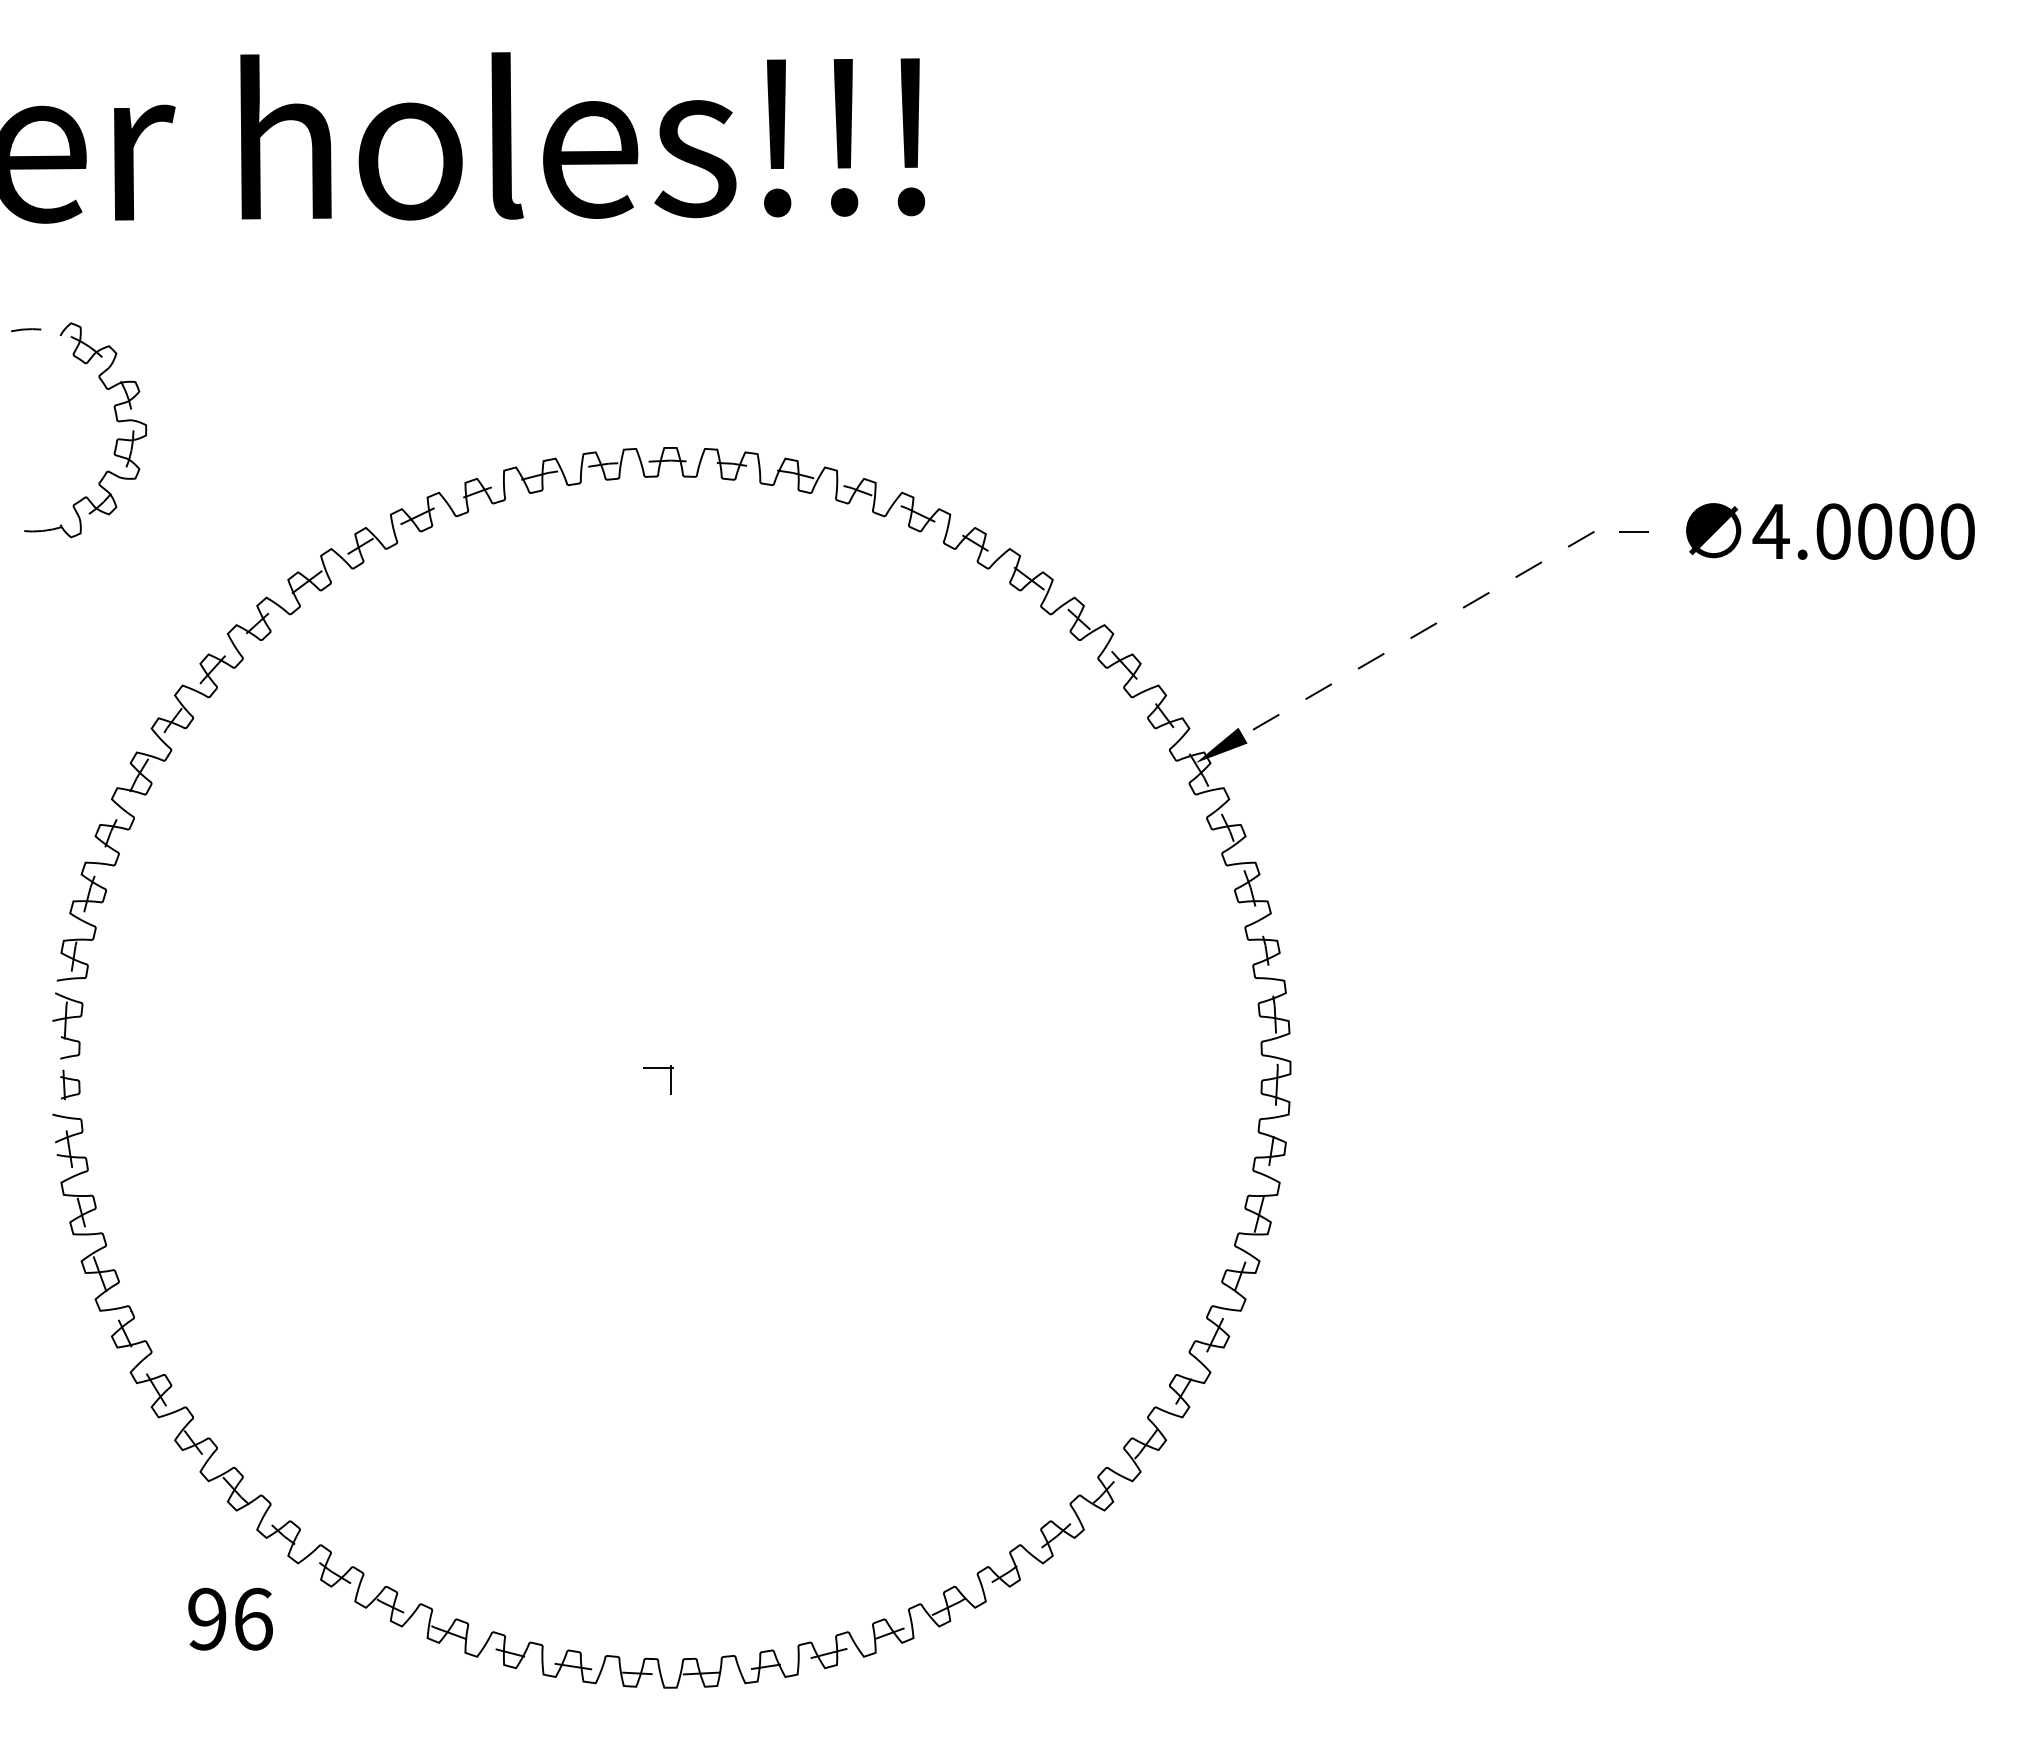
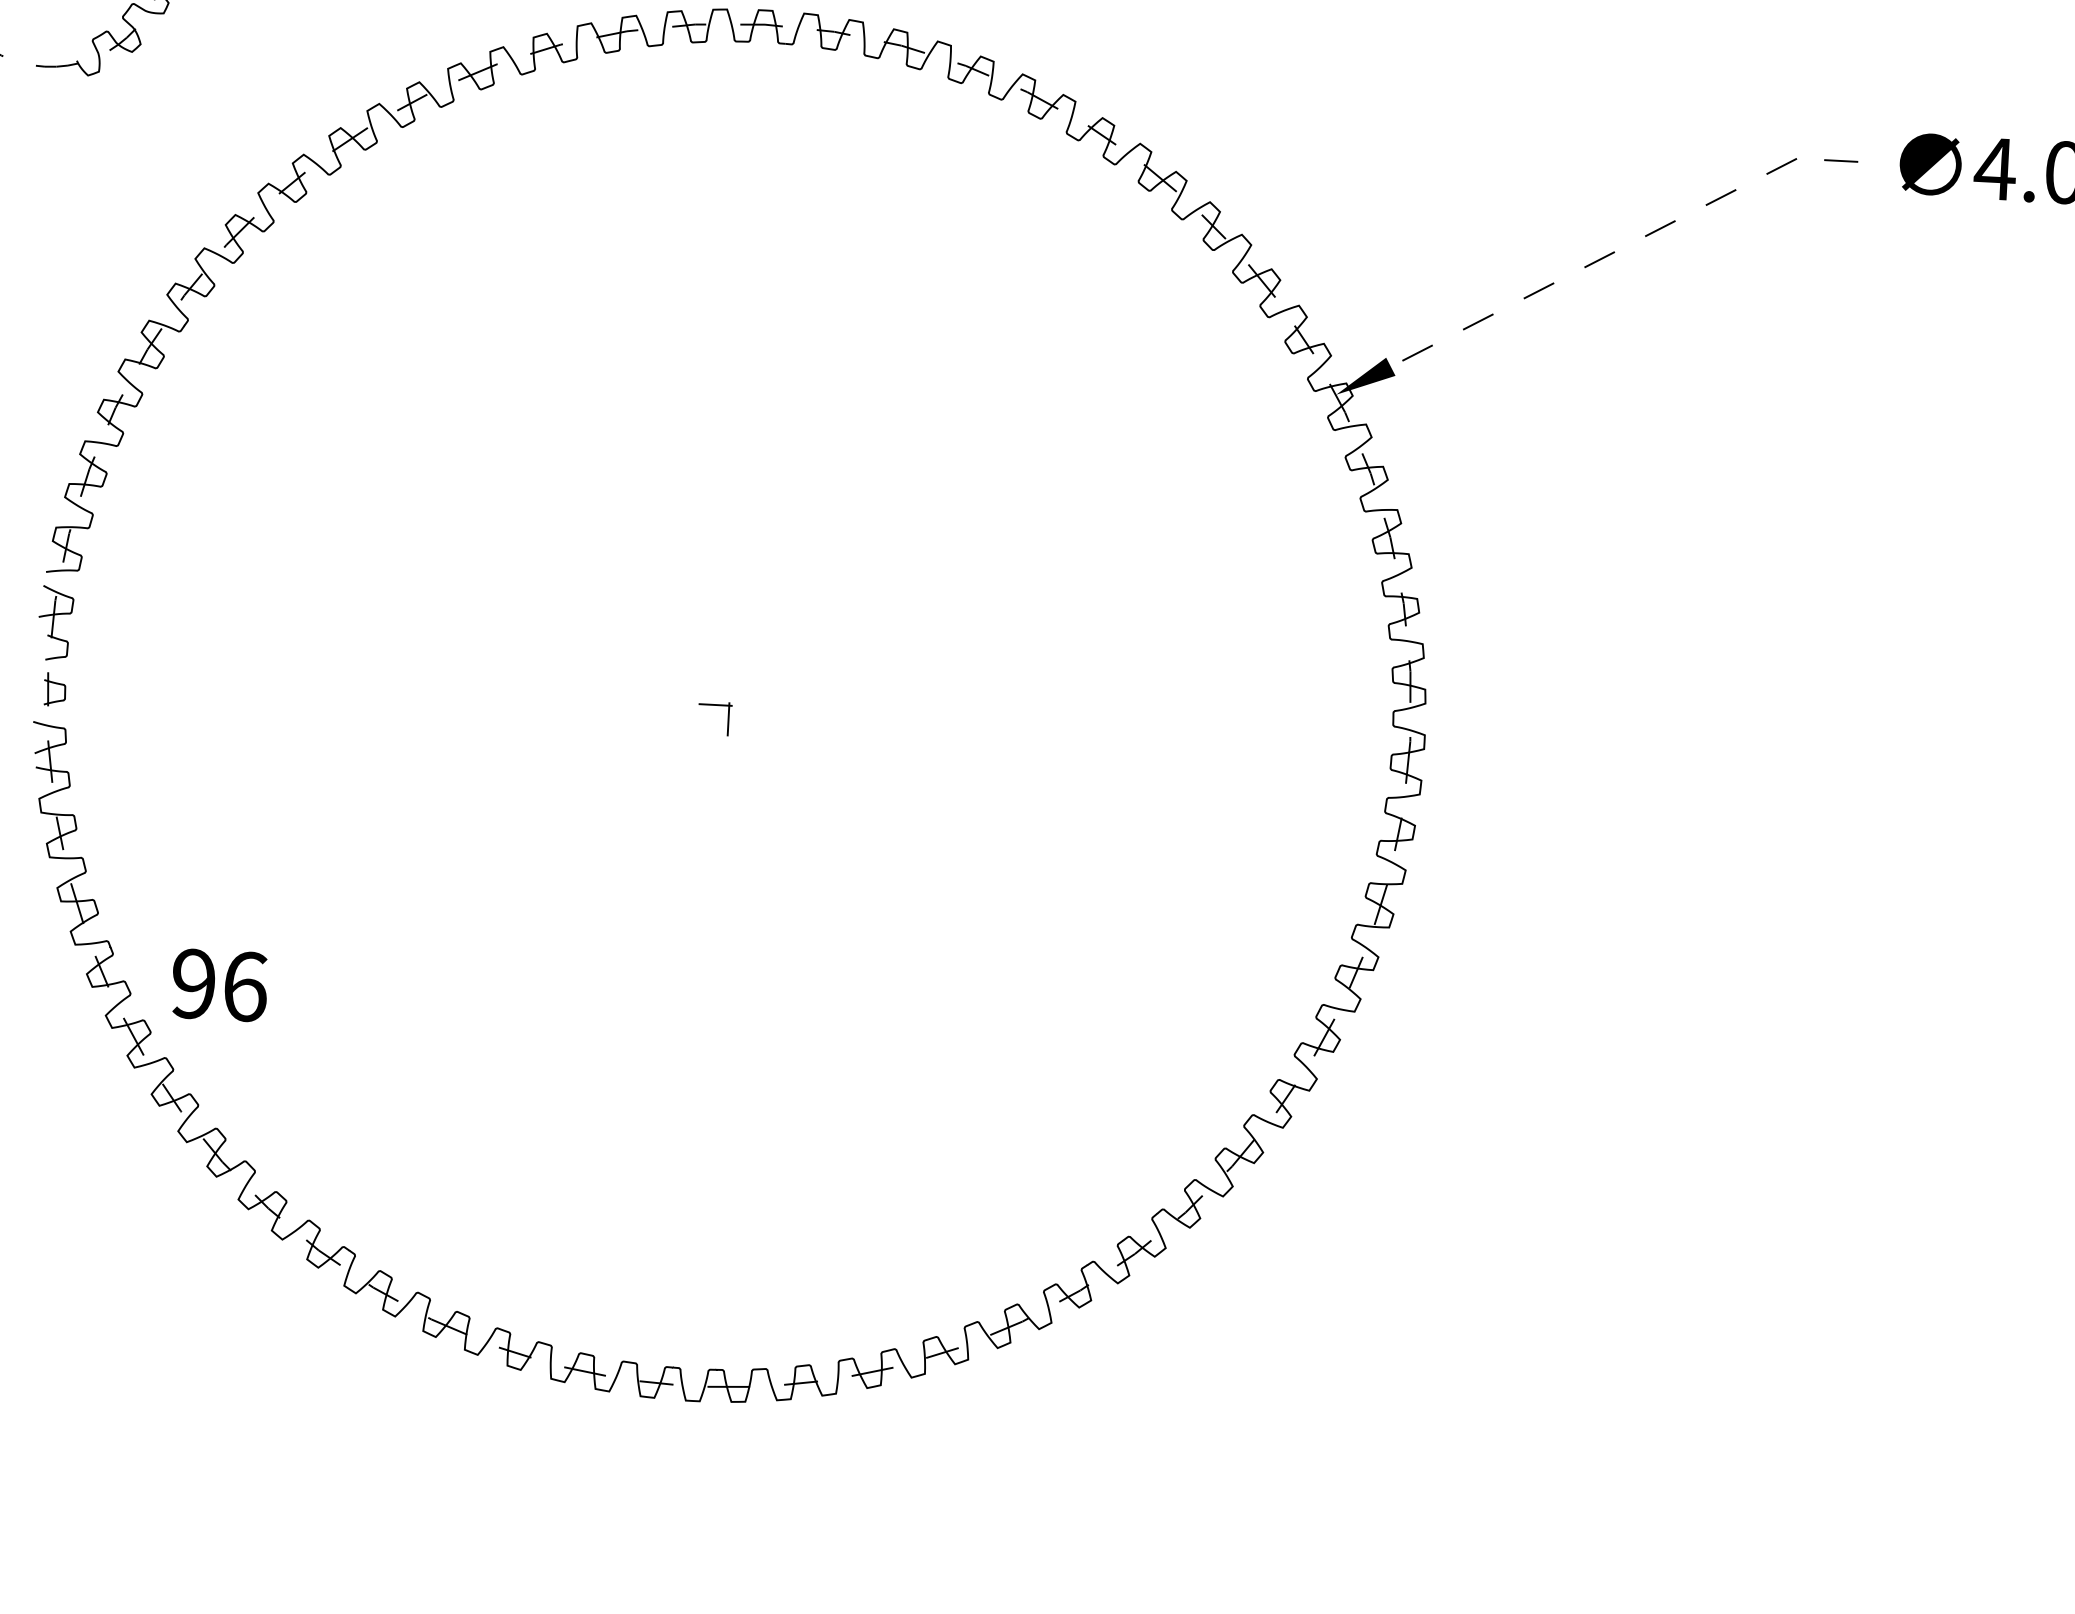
text: (230, 1618) -> (219, 984), moved

